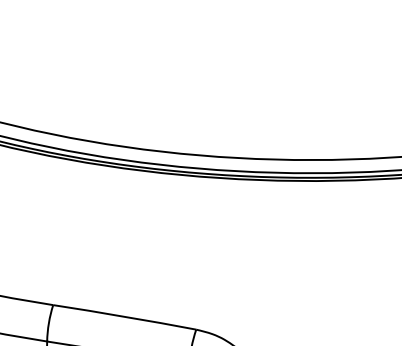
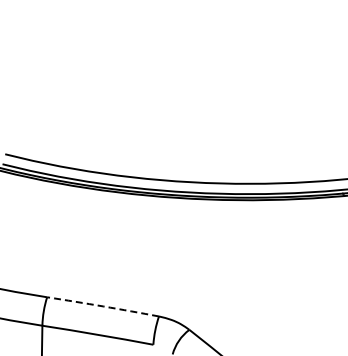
arc: (125, 316) -> (103, 306), solid -> dashed

